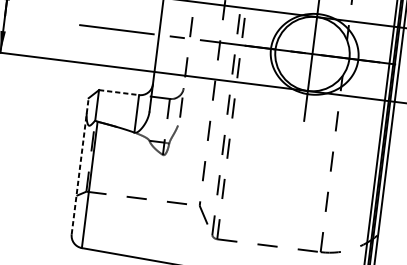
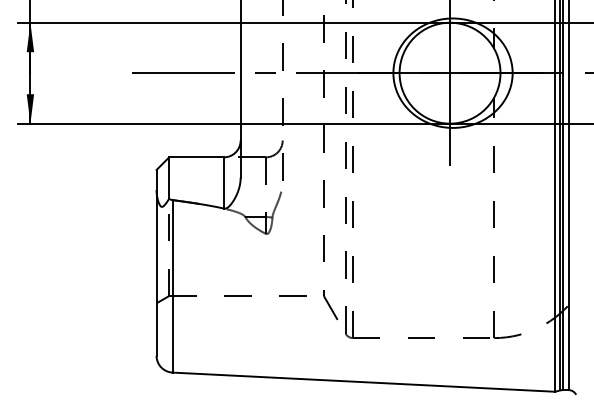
line: (119, 92) -> (197, 157), dashed -> solid
line: (80, 165) -> (156, 262), dashed -> solid

